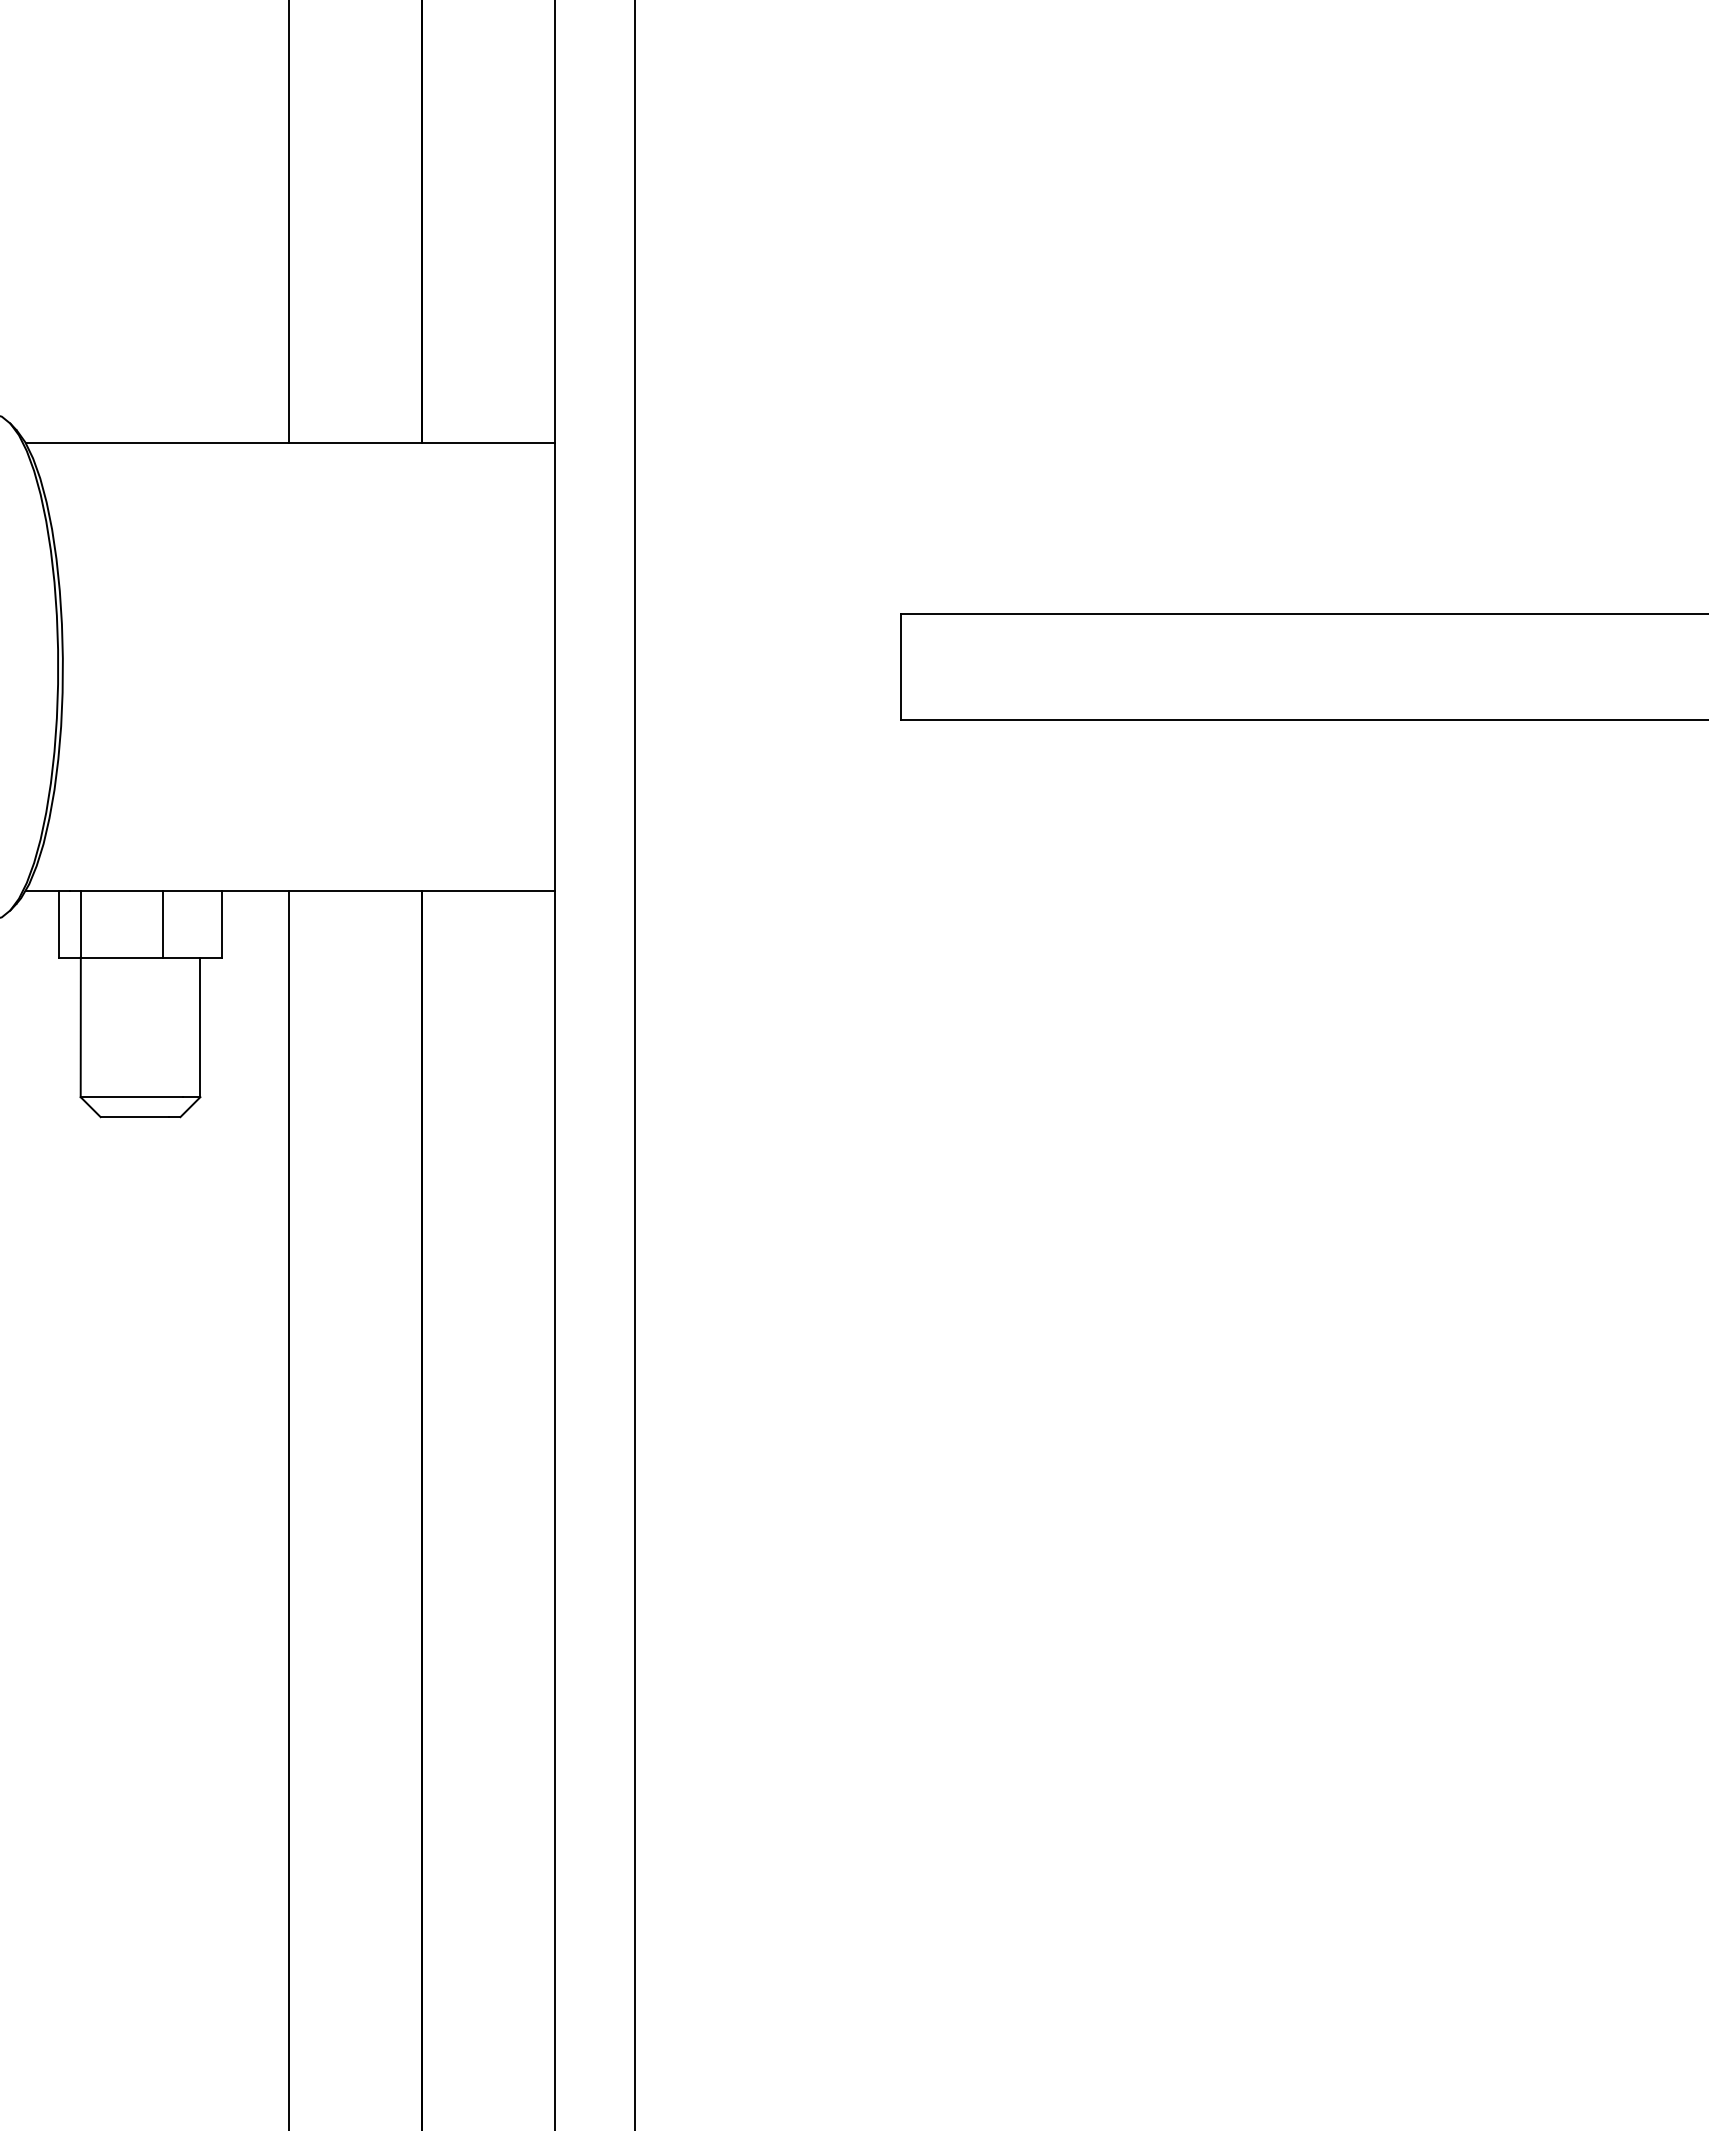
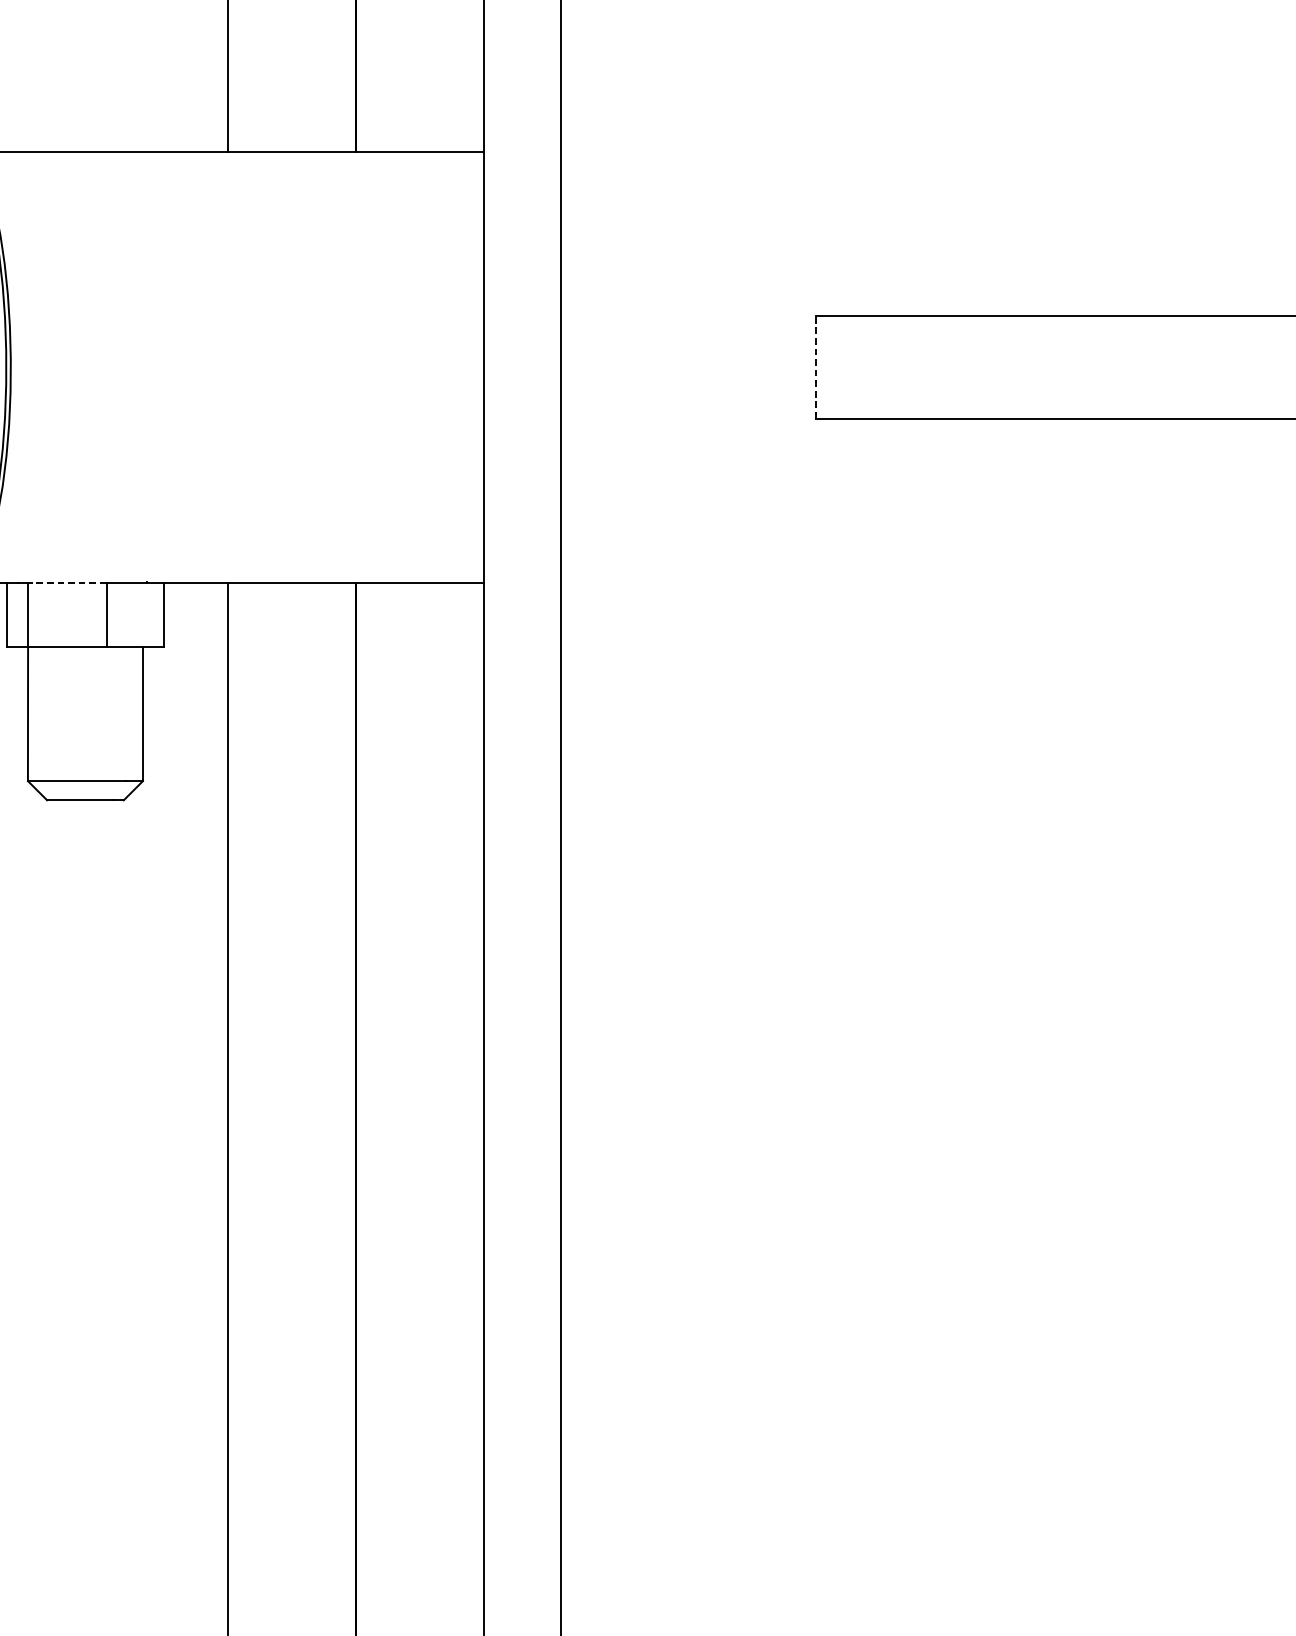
line: (900, 666) -> (815, 367), solid -> dashed
line: (121, 891) -> (67, 583), solid -> dashed

